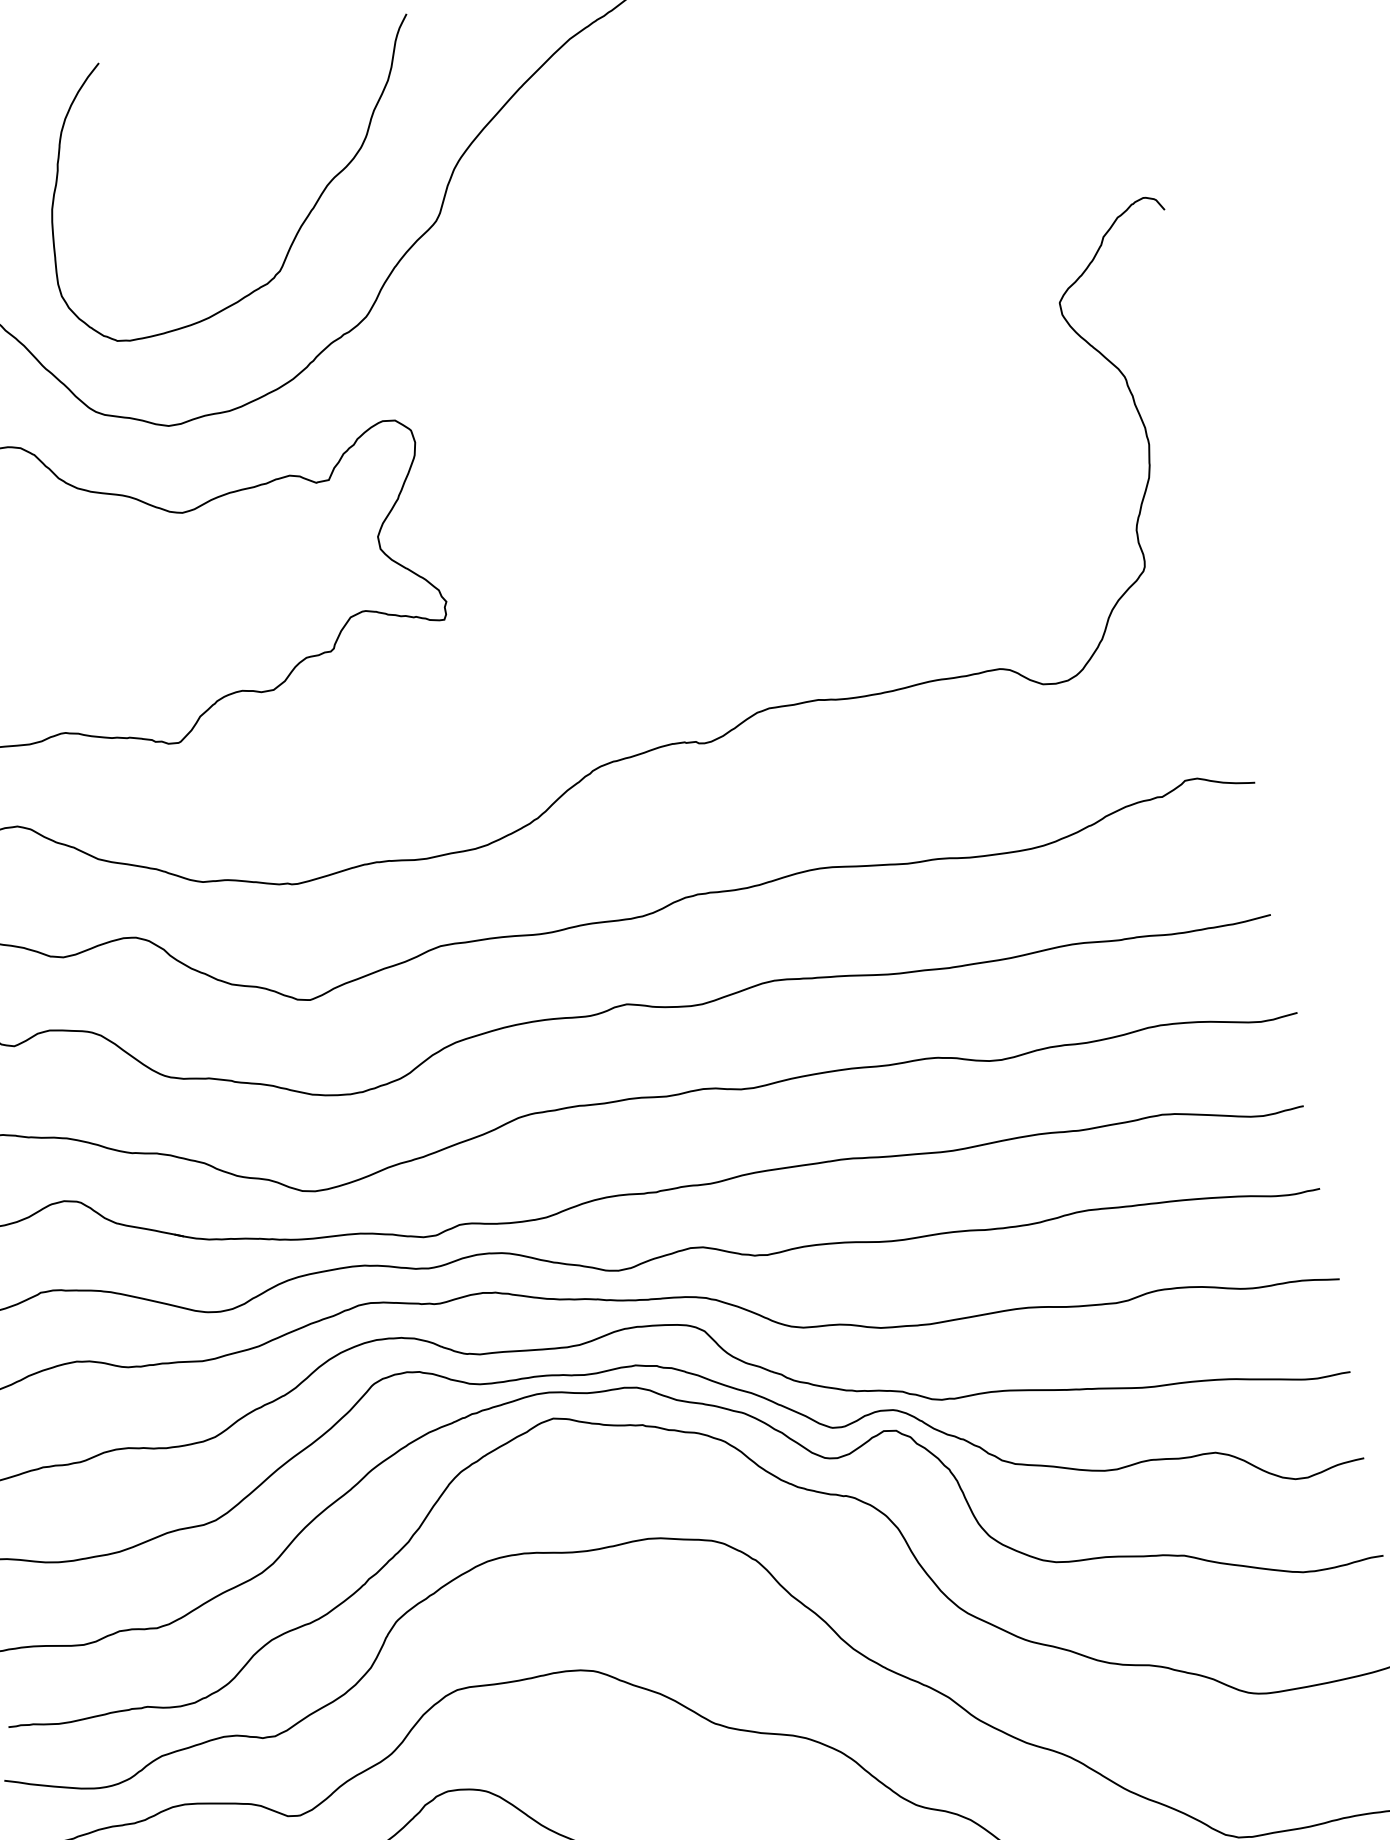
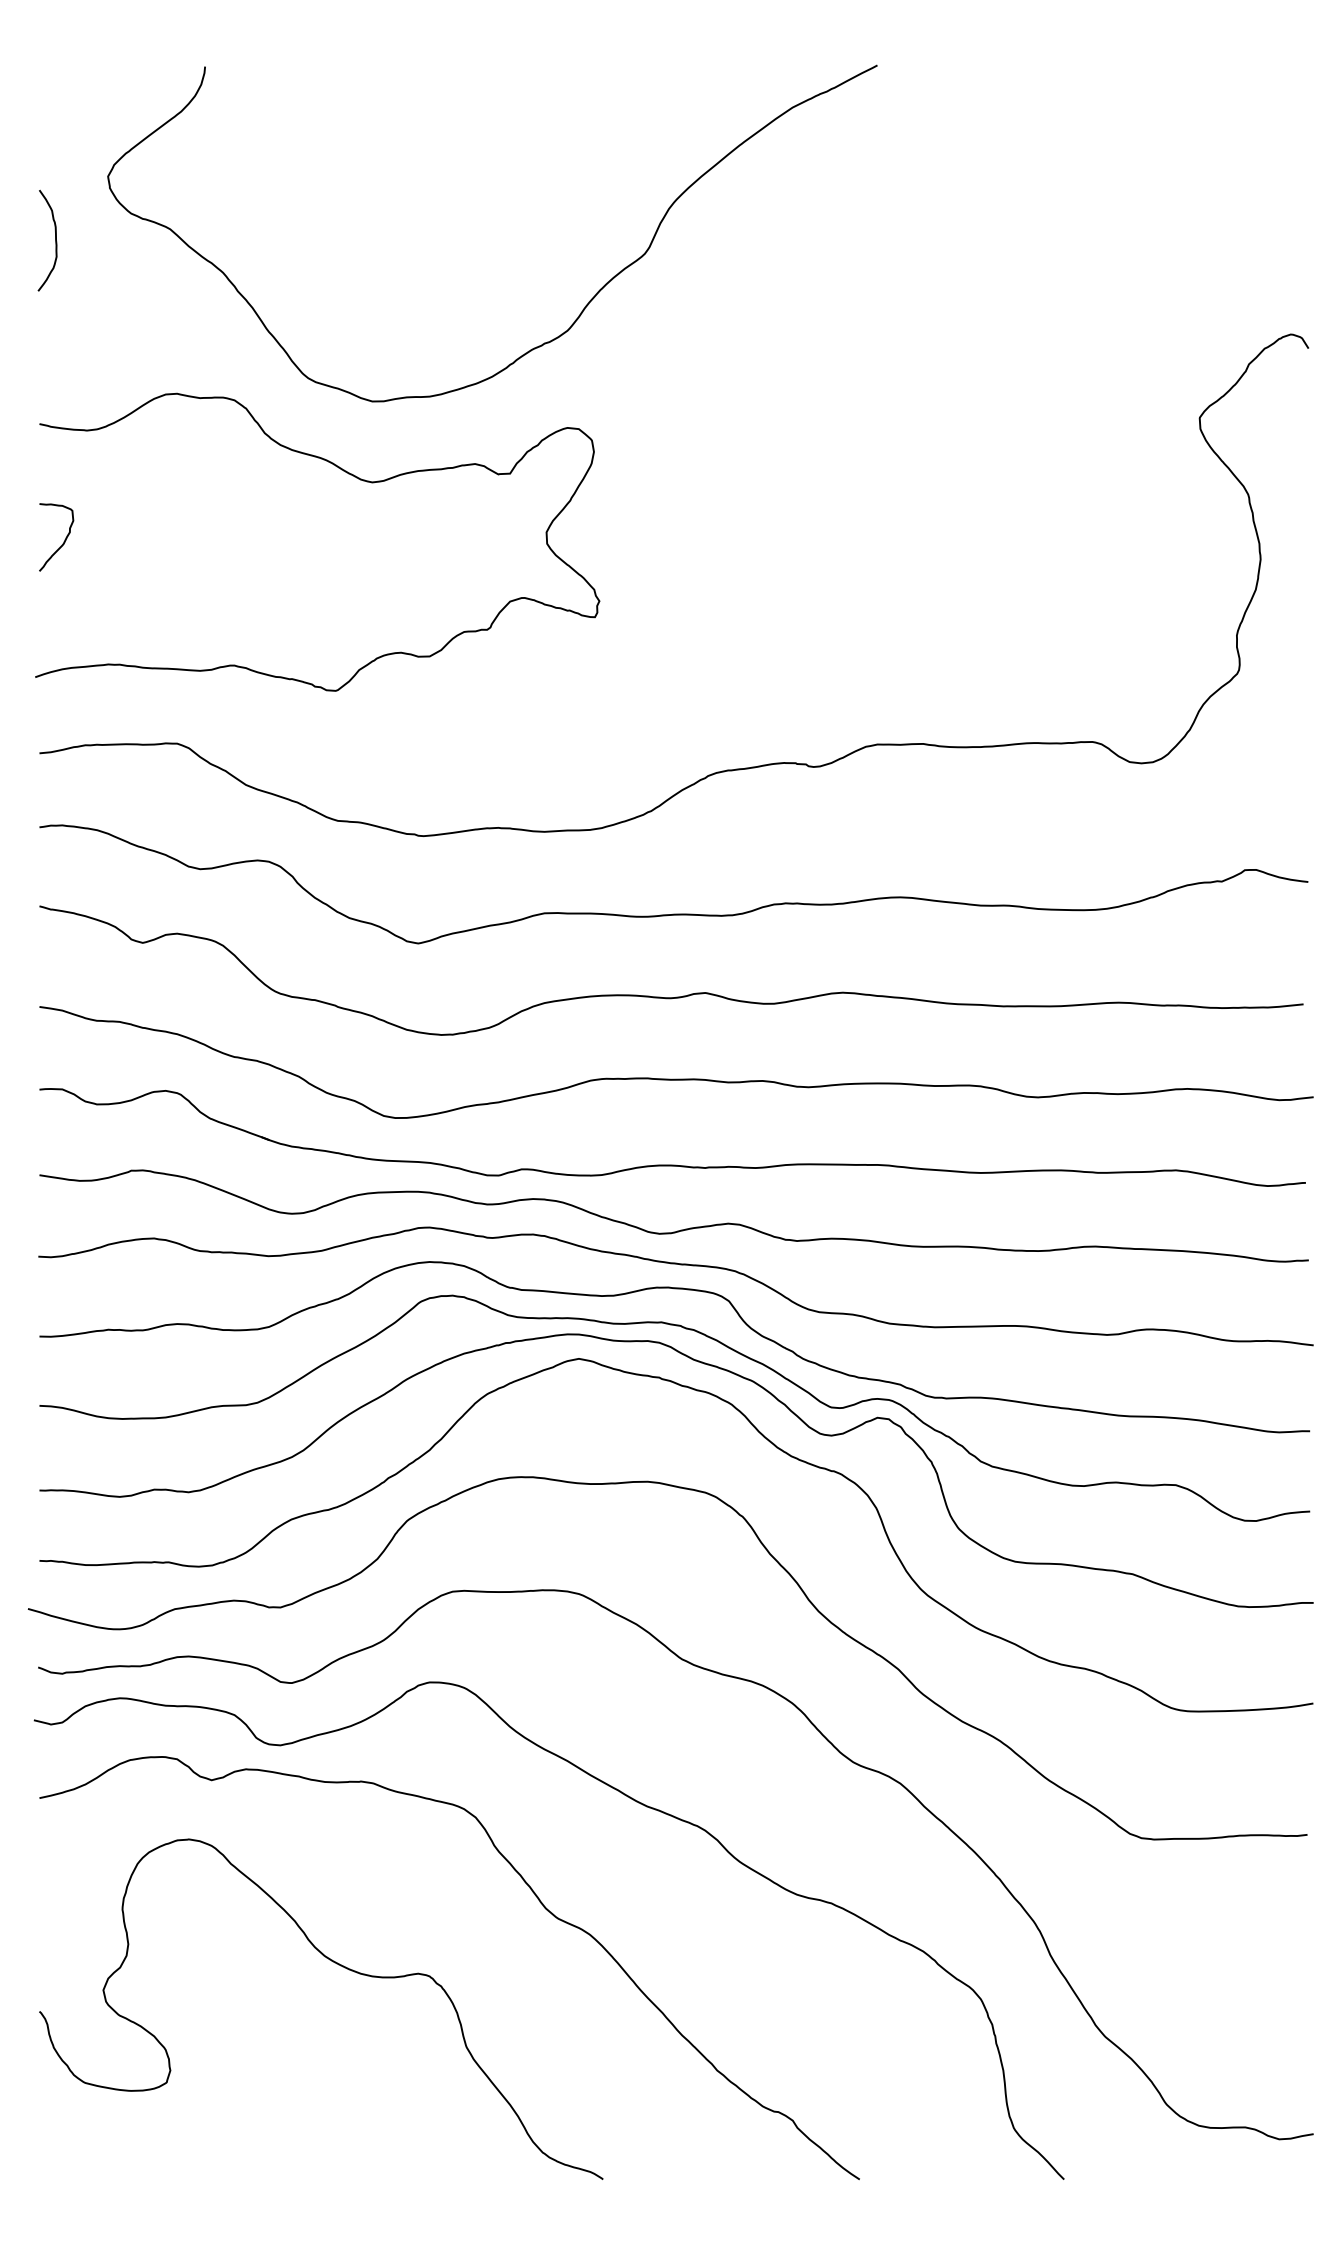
curve: (300, 225) -> (520, 238), removed

